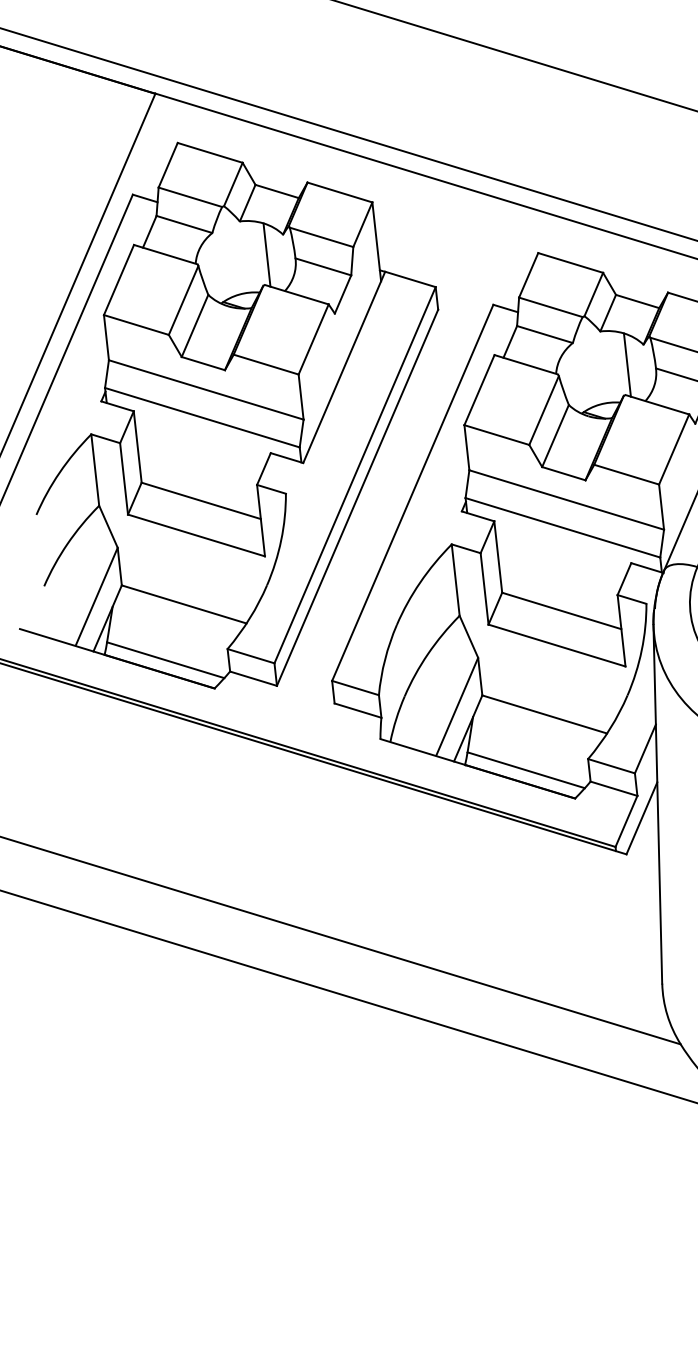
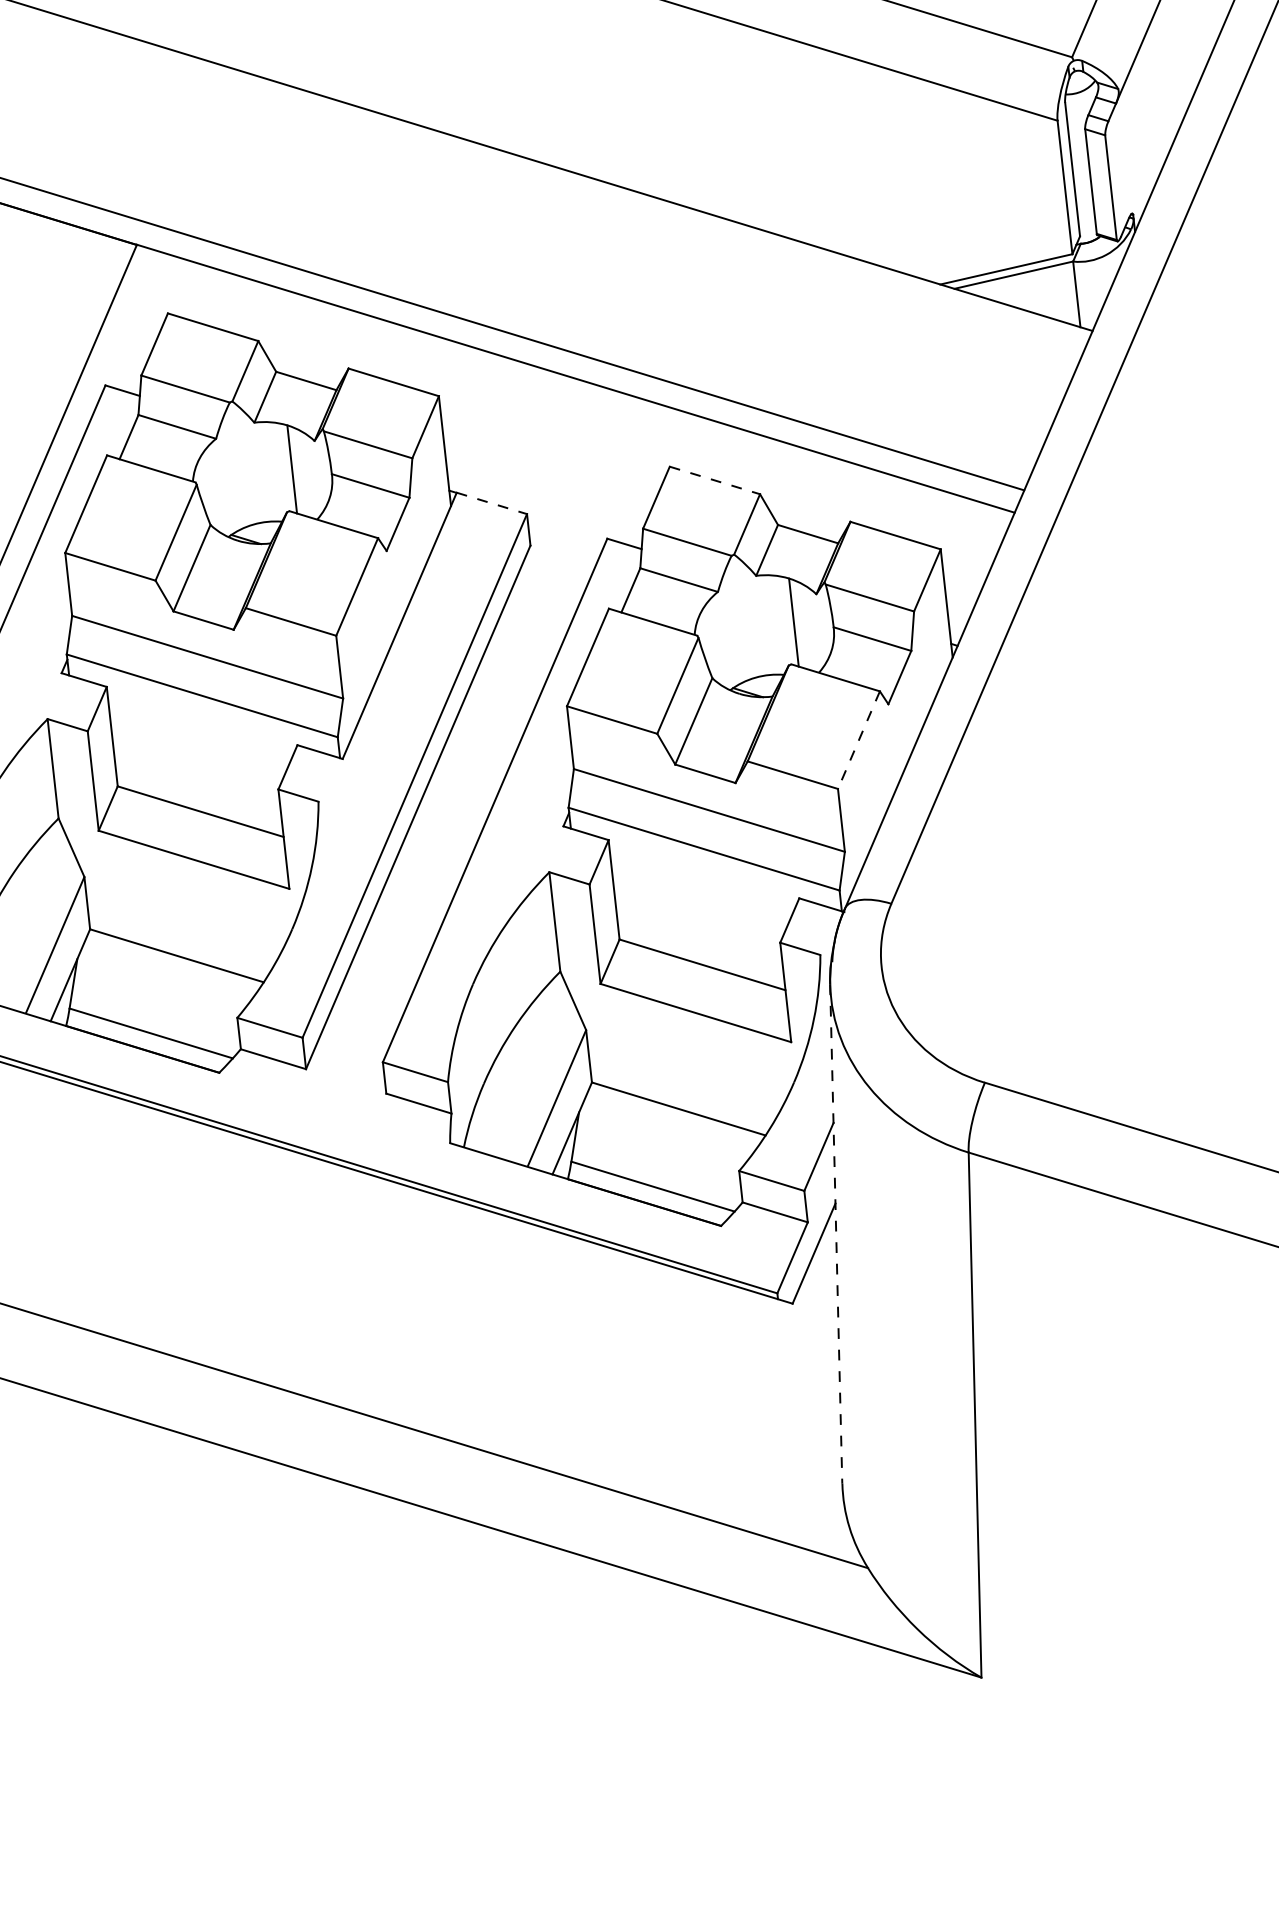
line: (571, 262) -> (715, 480), solid -> dashed
line: (410, 279) -> (491, 503), solid -> dashed
line: (673, 449) -> (858, 740), solid -> dashed
line: (658, 804) -> (836, 1234), solid -> dashed

